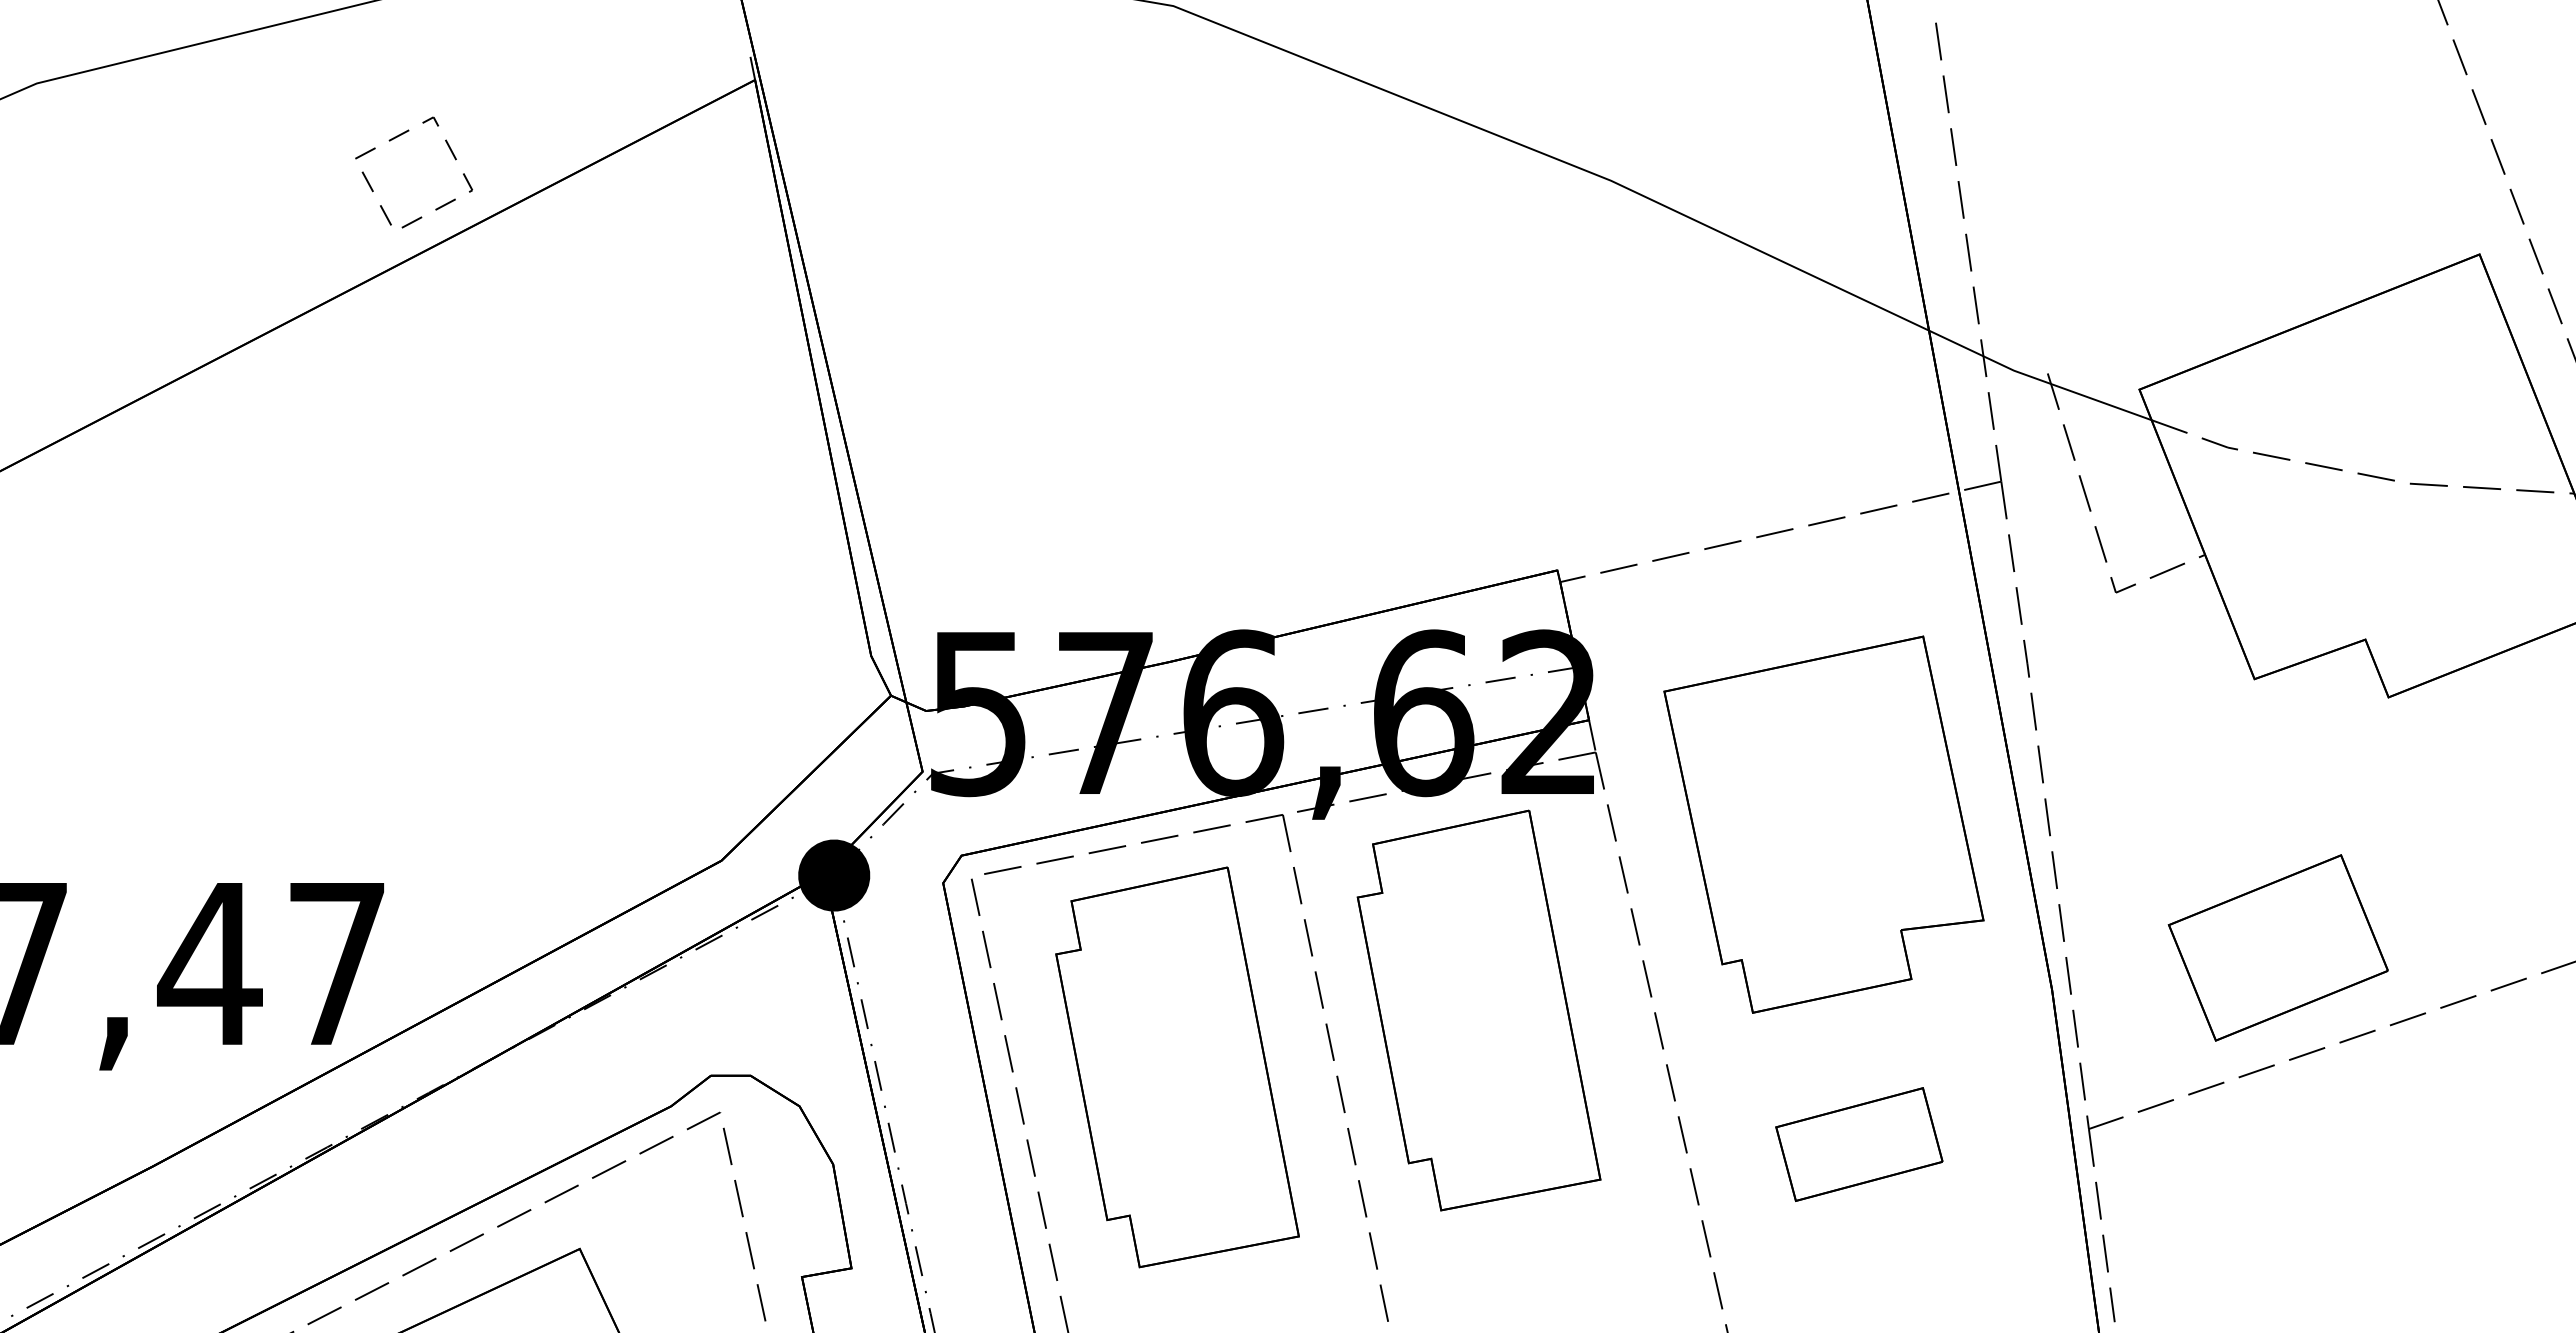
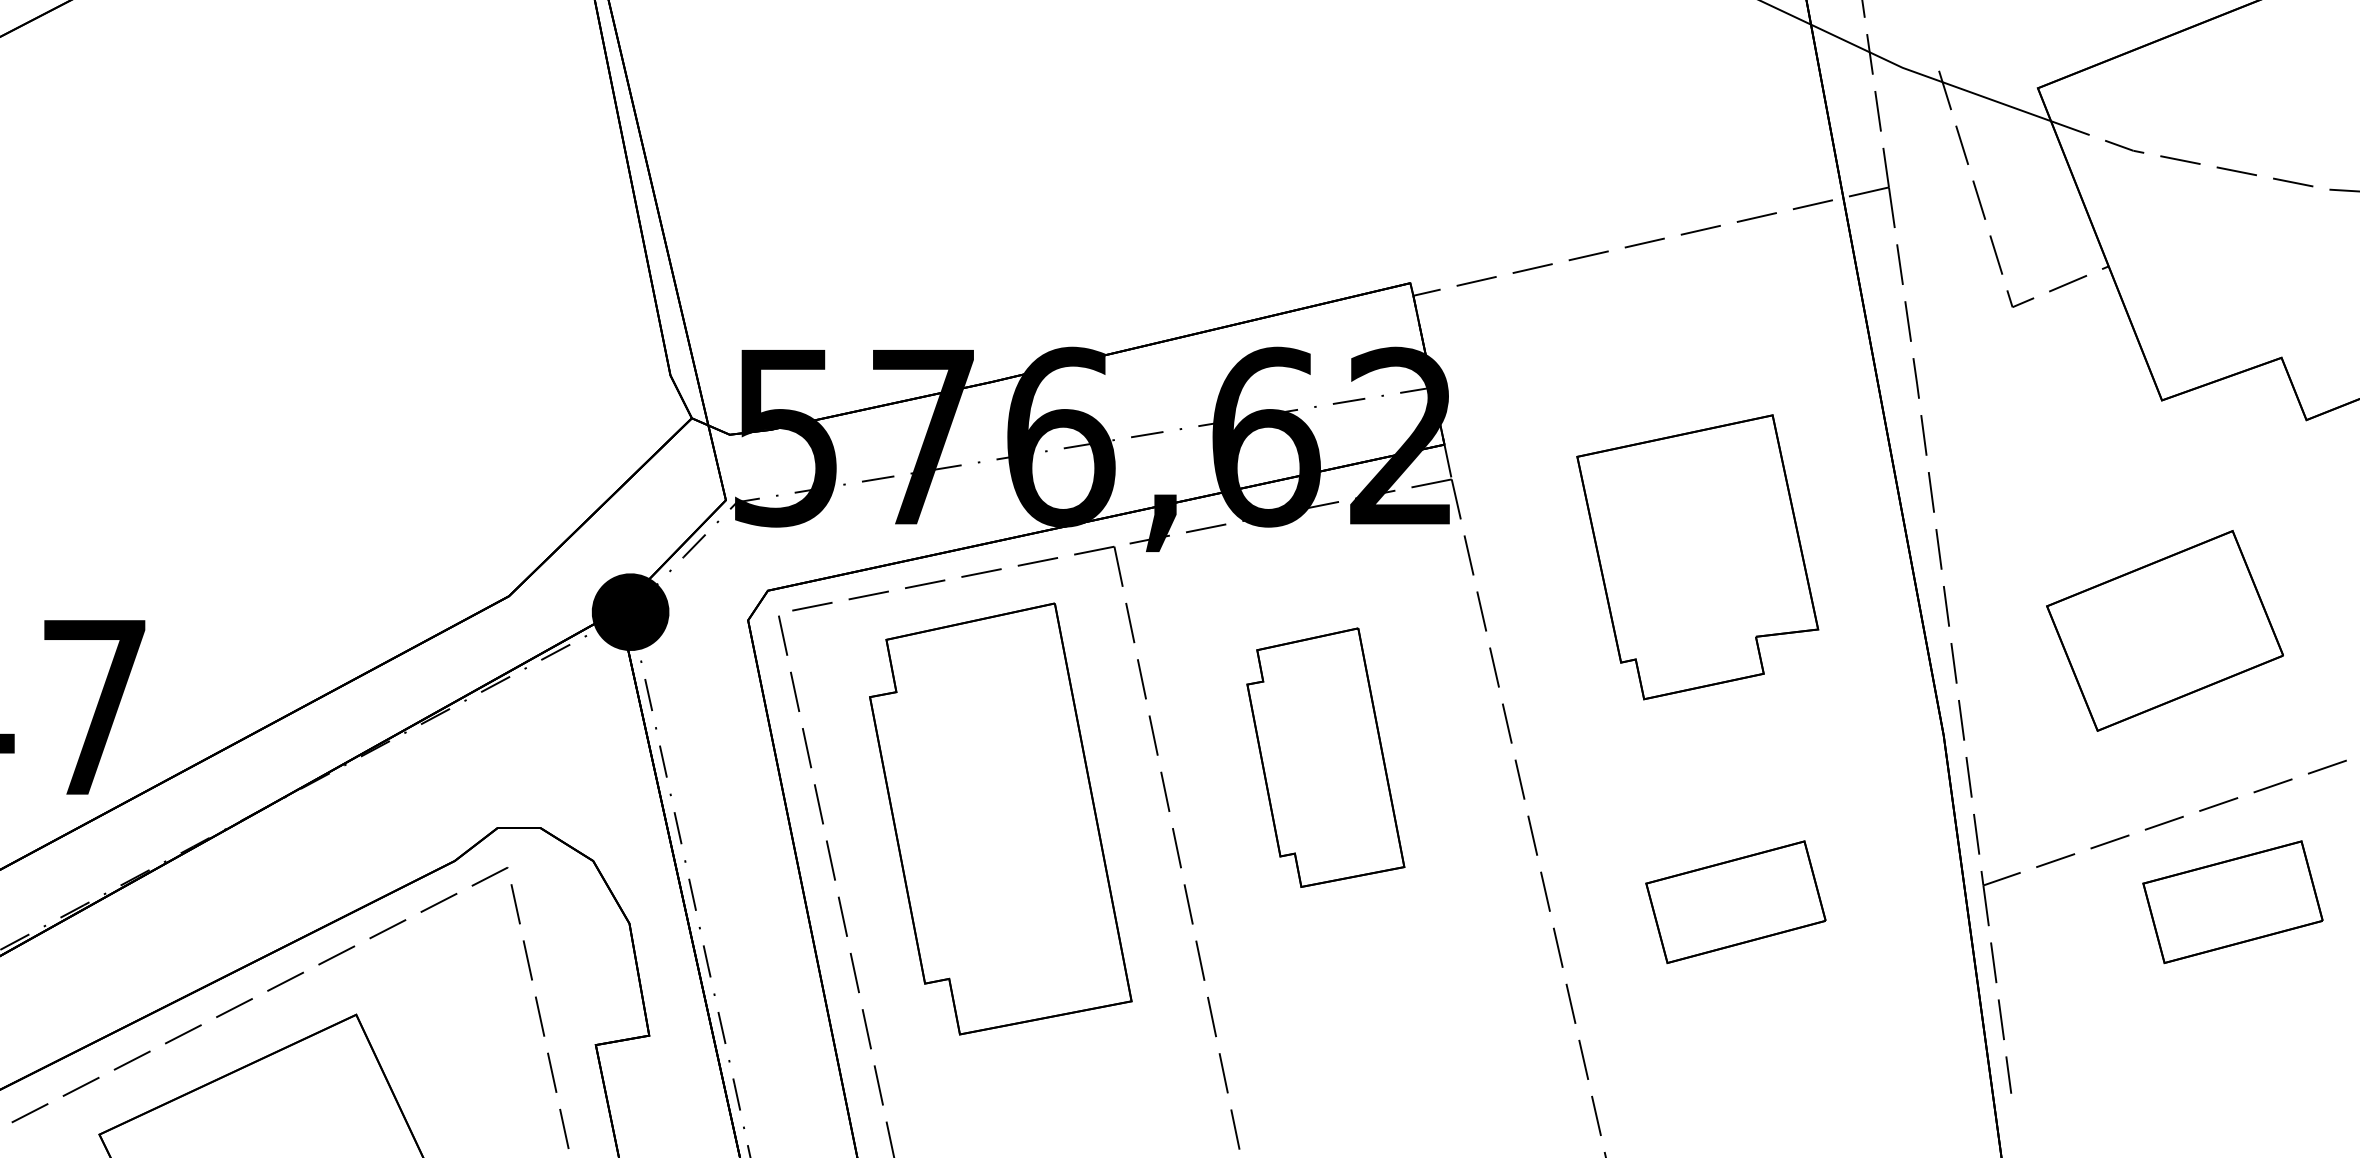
part: (1823, 824) -> (1697, 557), size x0.7
part: (2277, 947) -> (2164, 630), moved
part: (1478, 1010) -> (1325, 757), size x0.6
part: (2320, 1144) -> (2233, 902), added

